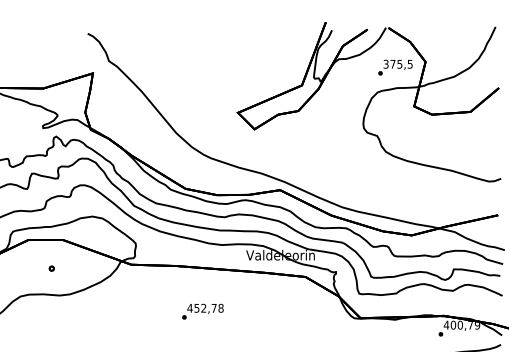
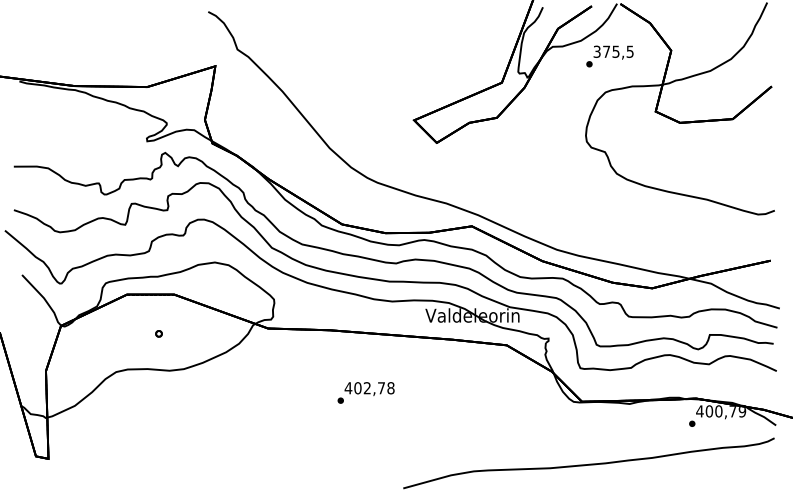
text: (395, 67) -> (609, 56), moved
text: (196, 308) -> (357, 388), 452,78 -> 402,78

